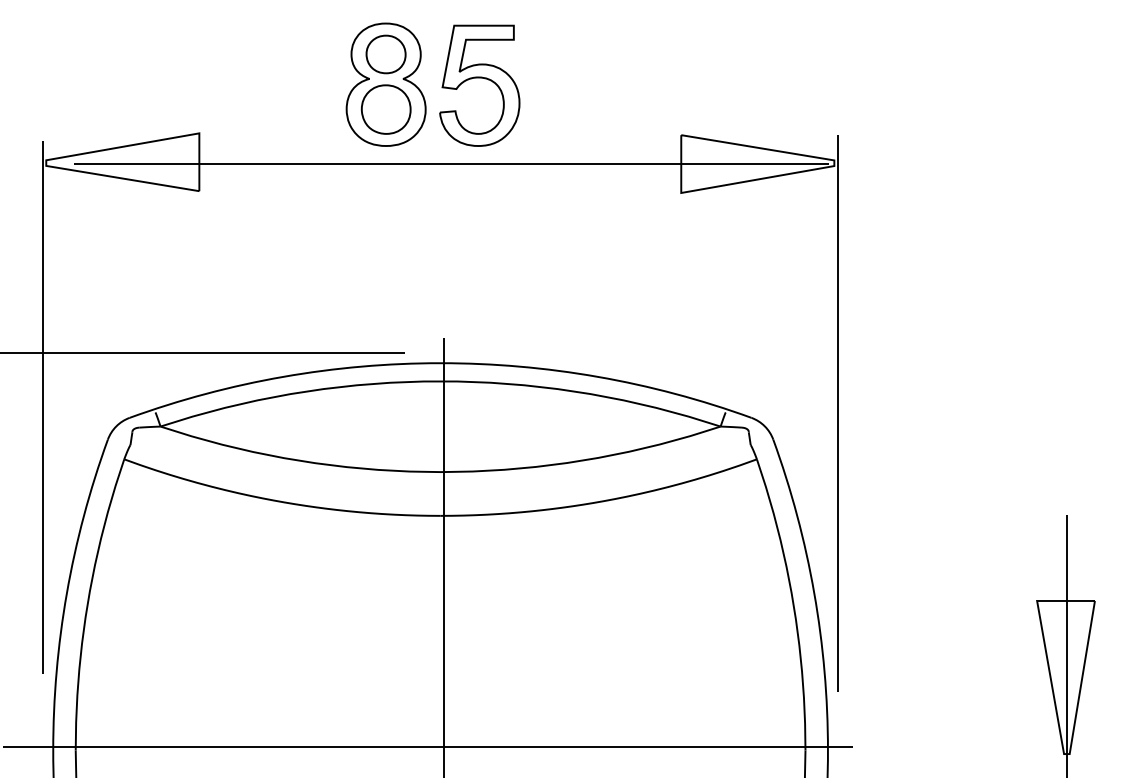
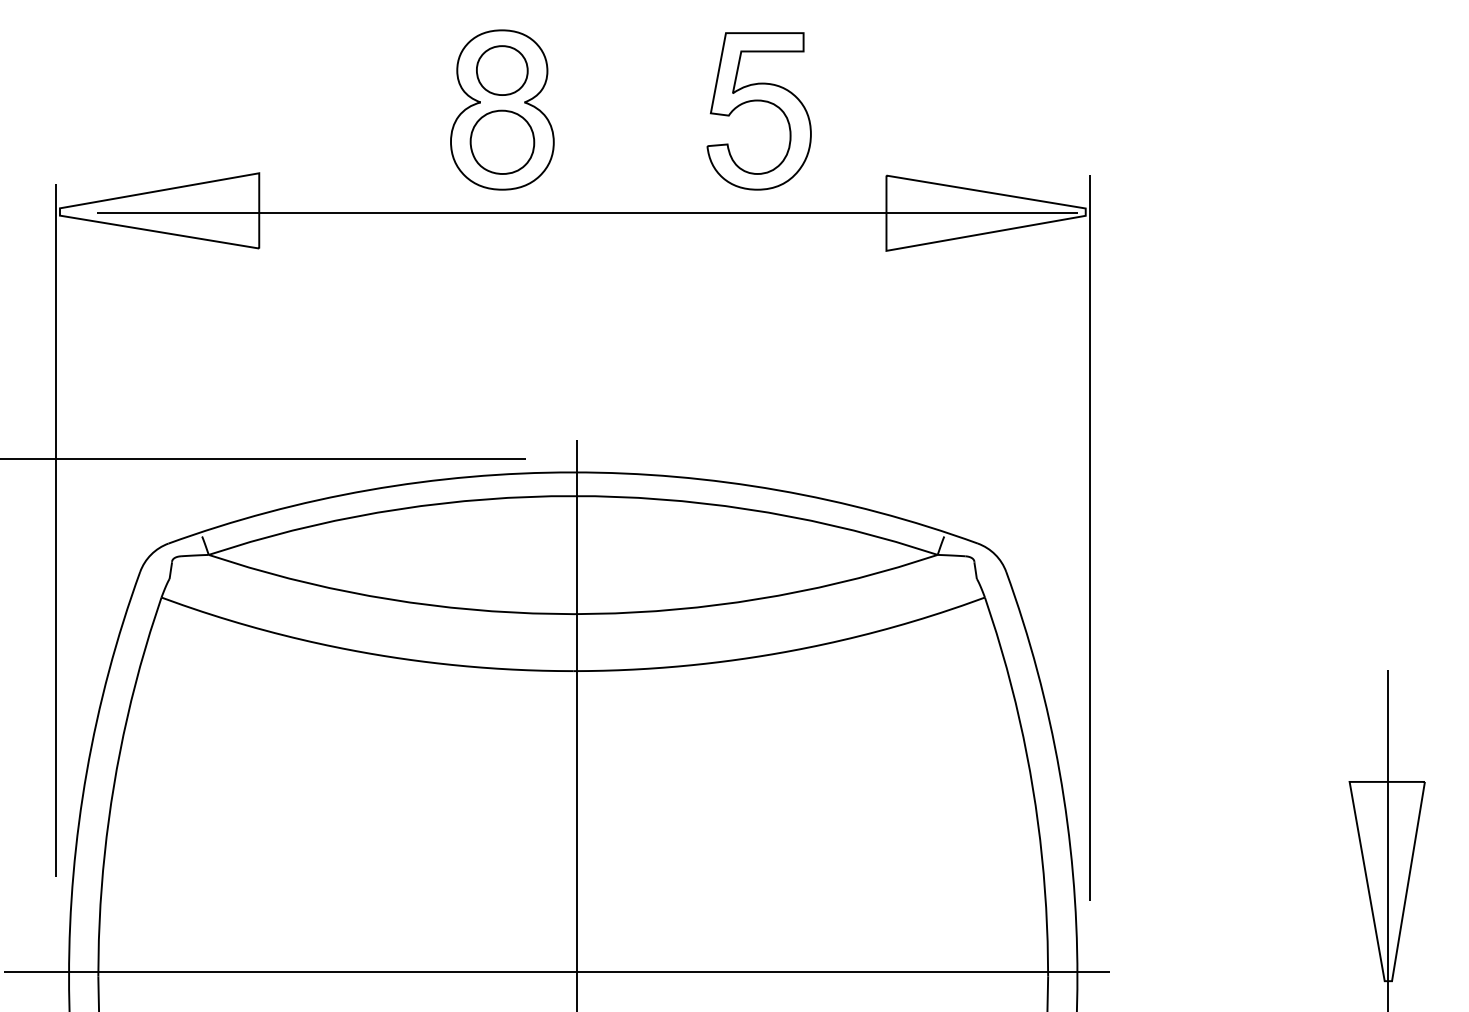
part: (479, 78) -> (758, 101), moved

